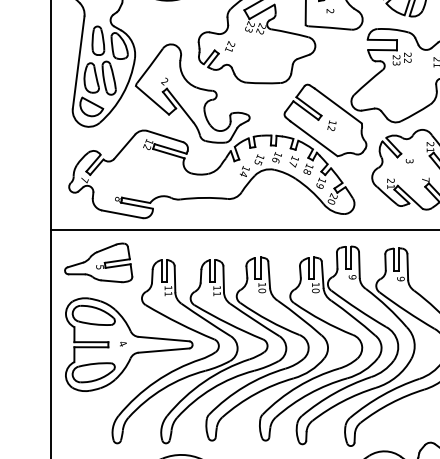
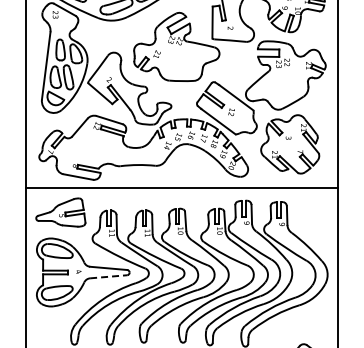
line: (163, 350) -> (108, 276), solid -> dashed

